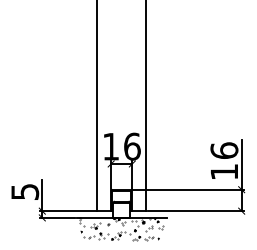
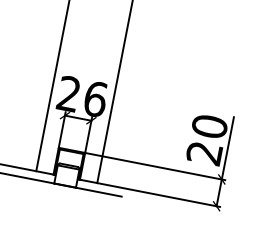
text: (110, 146) -> (68, 93), 16 -> 26
text: (224, 161) -> (207, 140), 16 -> 20
hatch: (120, 228) -> (60, 198), removed

